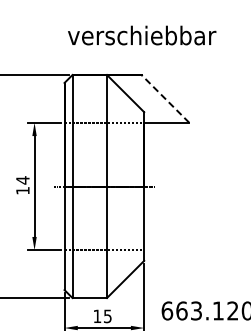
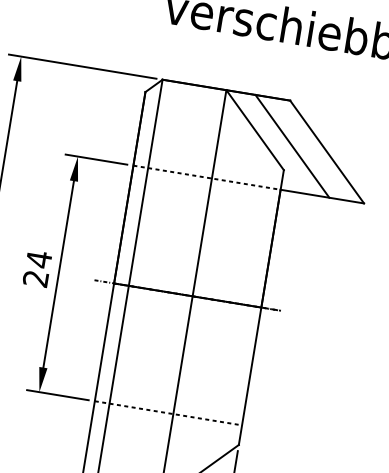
line: (146, 98) -> (292, 145), added
line: (165, 98) -> (327, 151), dashed -> solid
text: (22, 190) -> (35, 278), 14 -> 24

